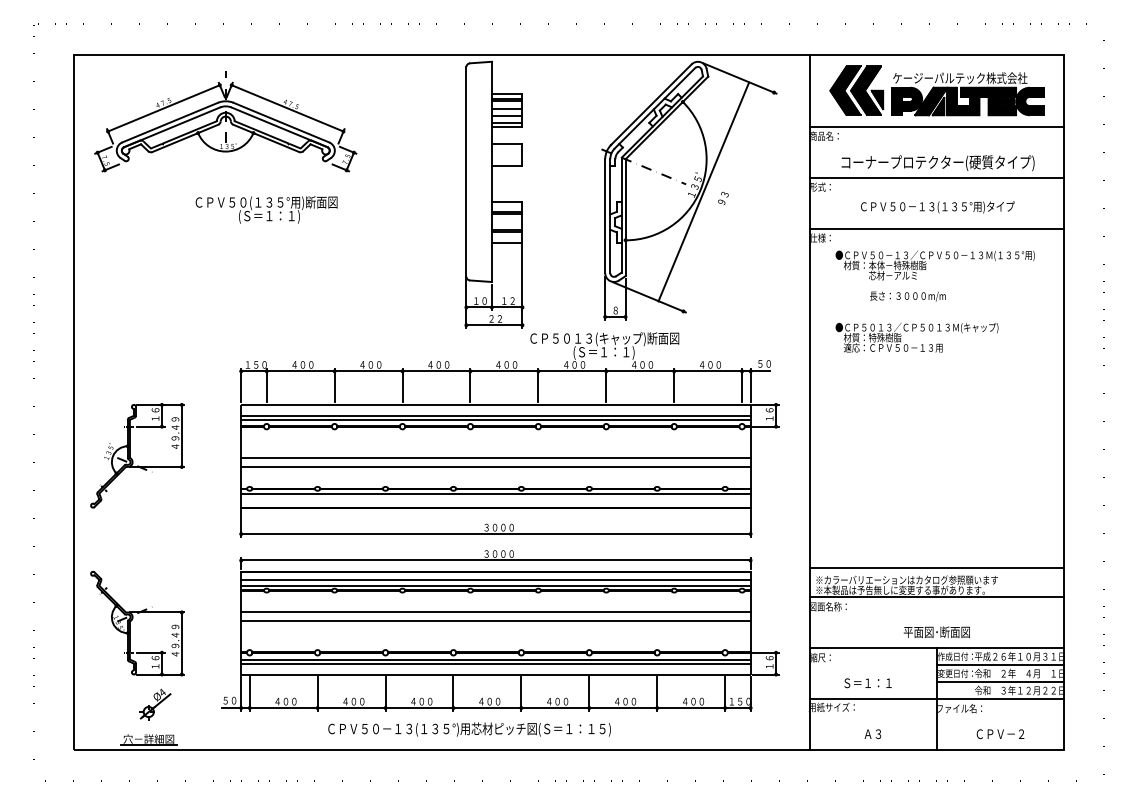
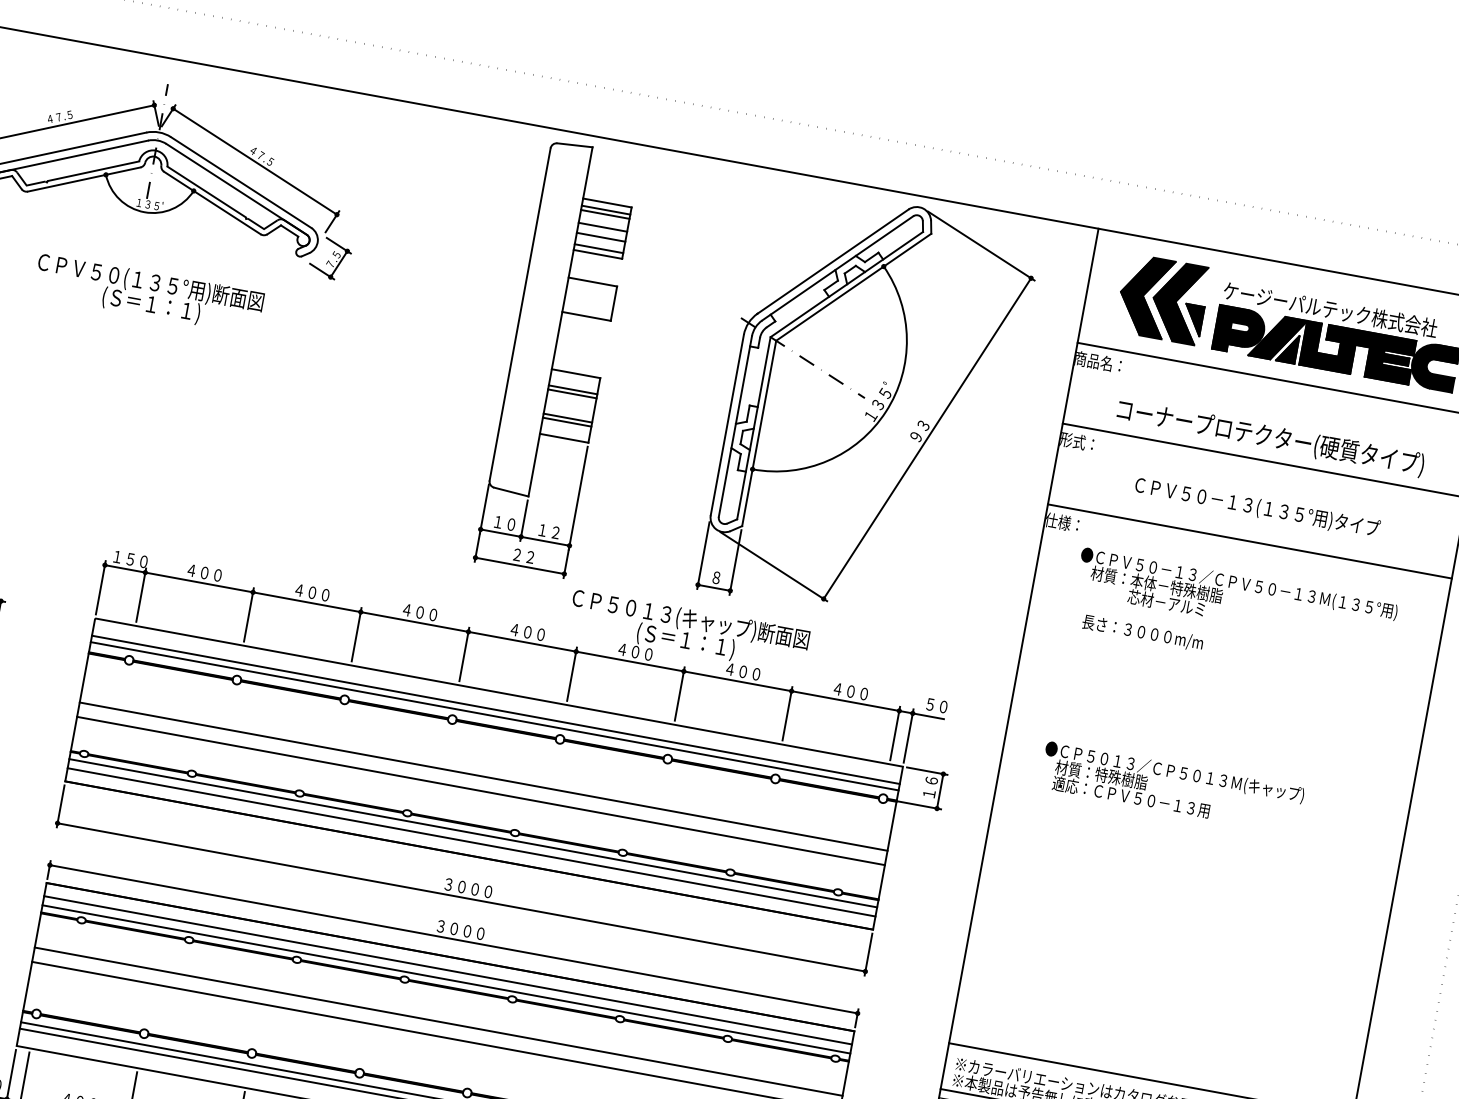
line: (703, 191) -> (927, 437), moved
text: (266, 209) -> (148, 293), moved
text: (907, 296) -> (1142, 632), moved
text: (916, 337) -> (1171, 787), moved
line: (495, 499) -> (470, 842), added

